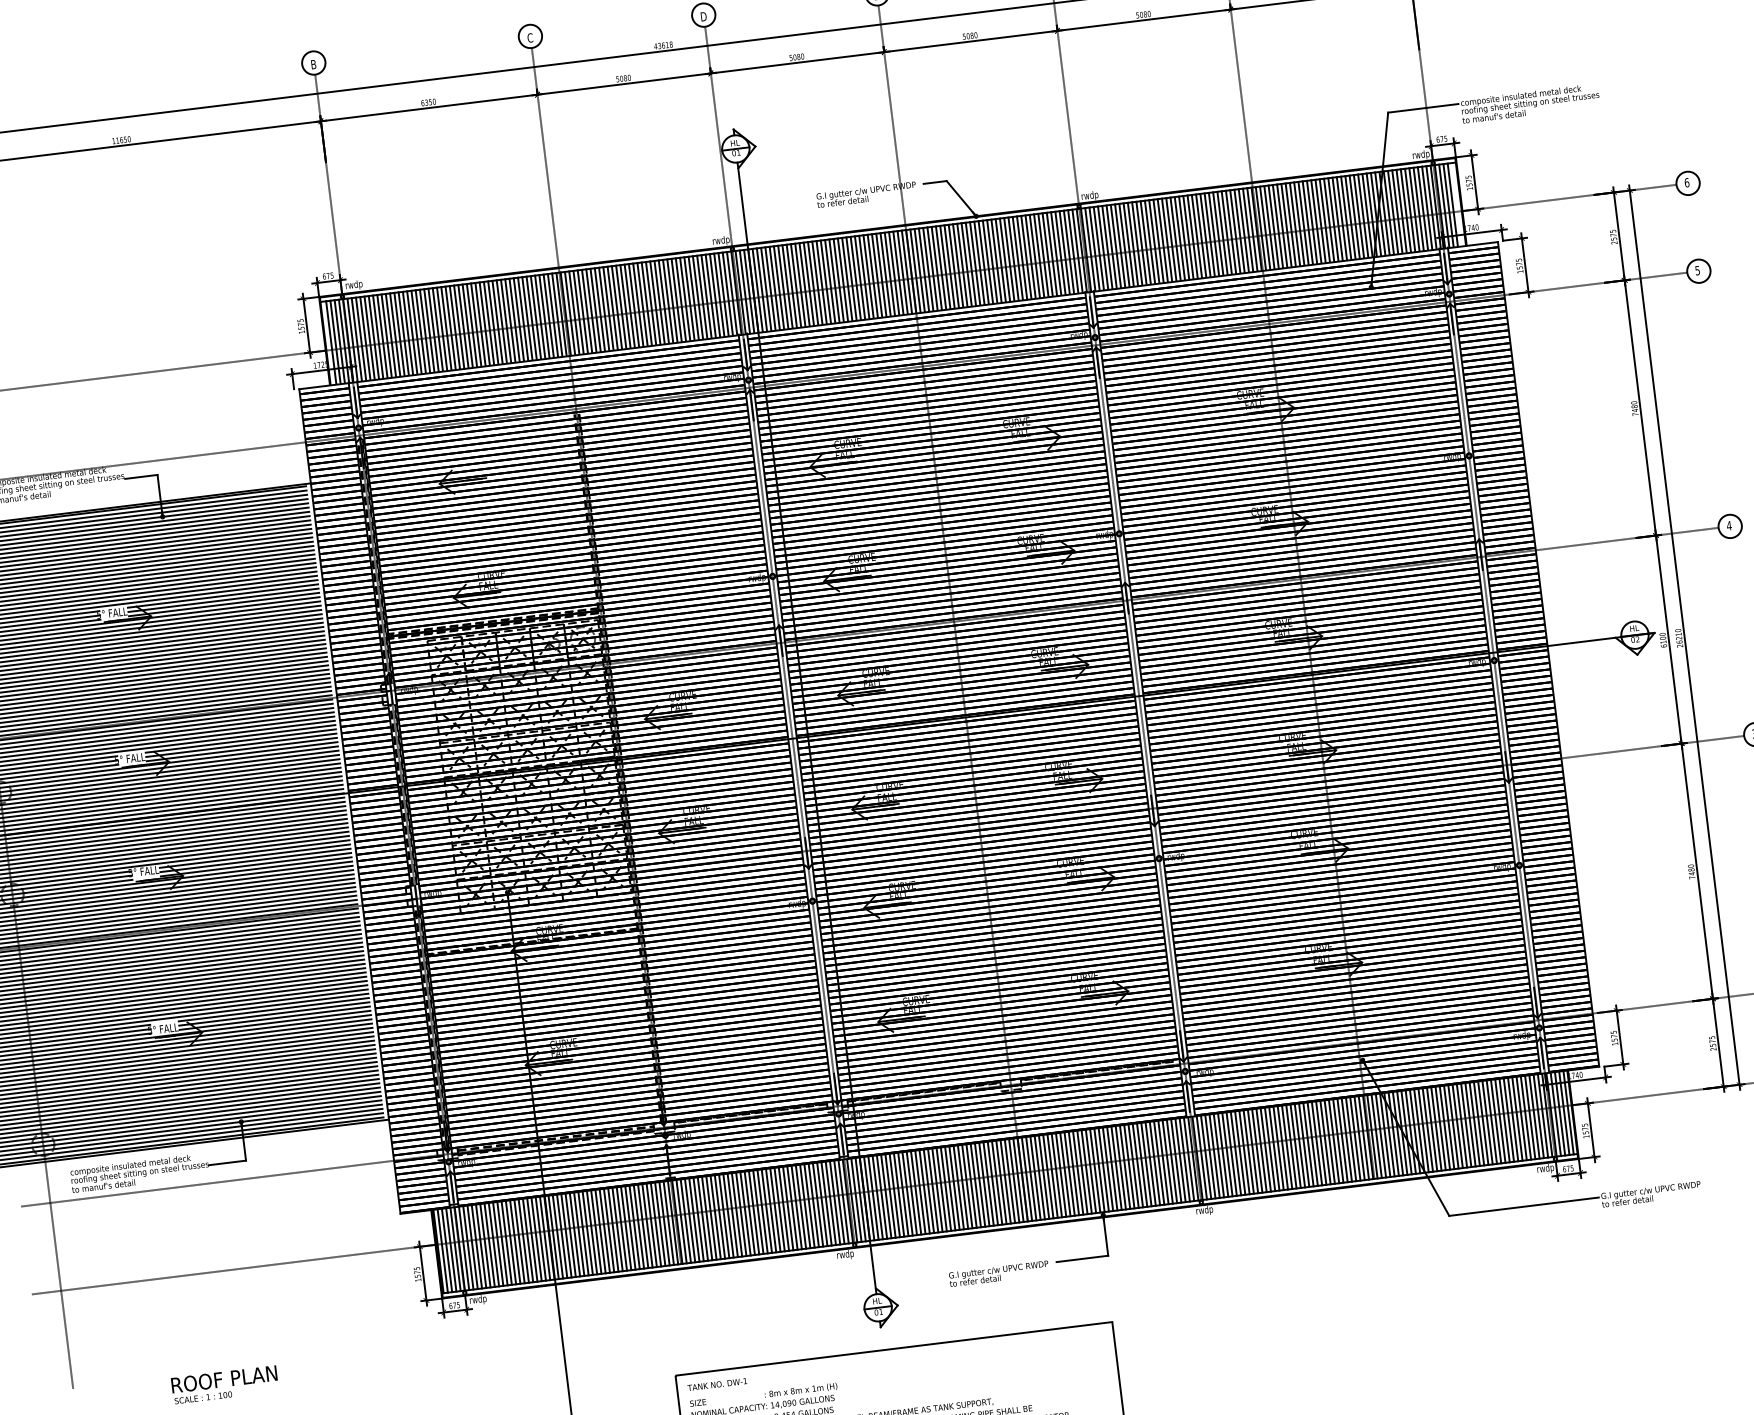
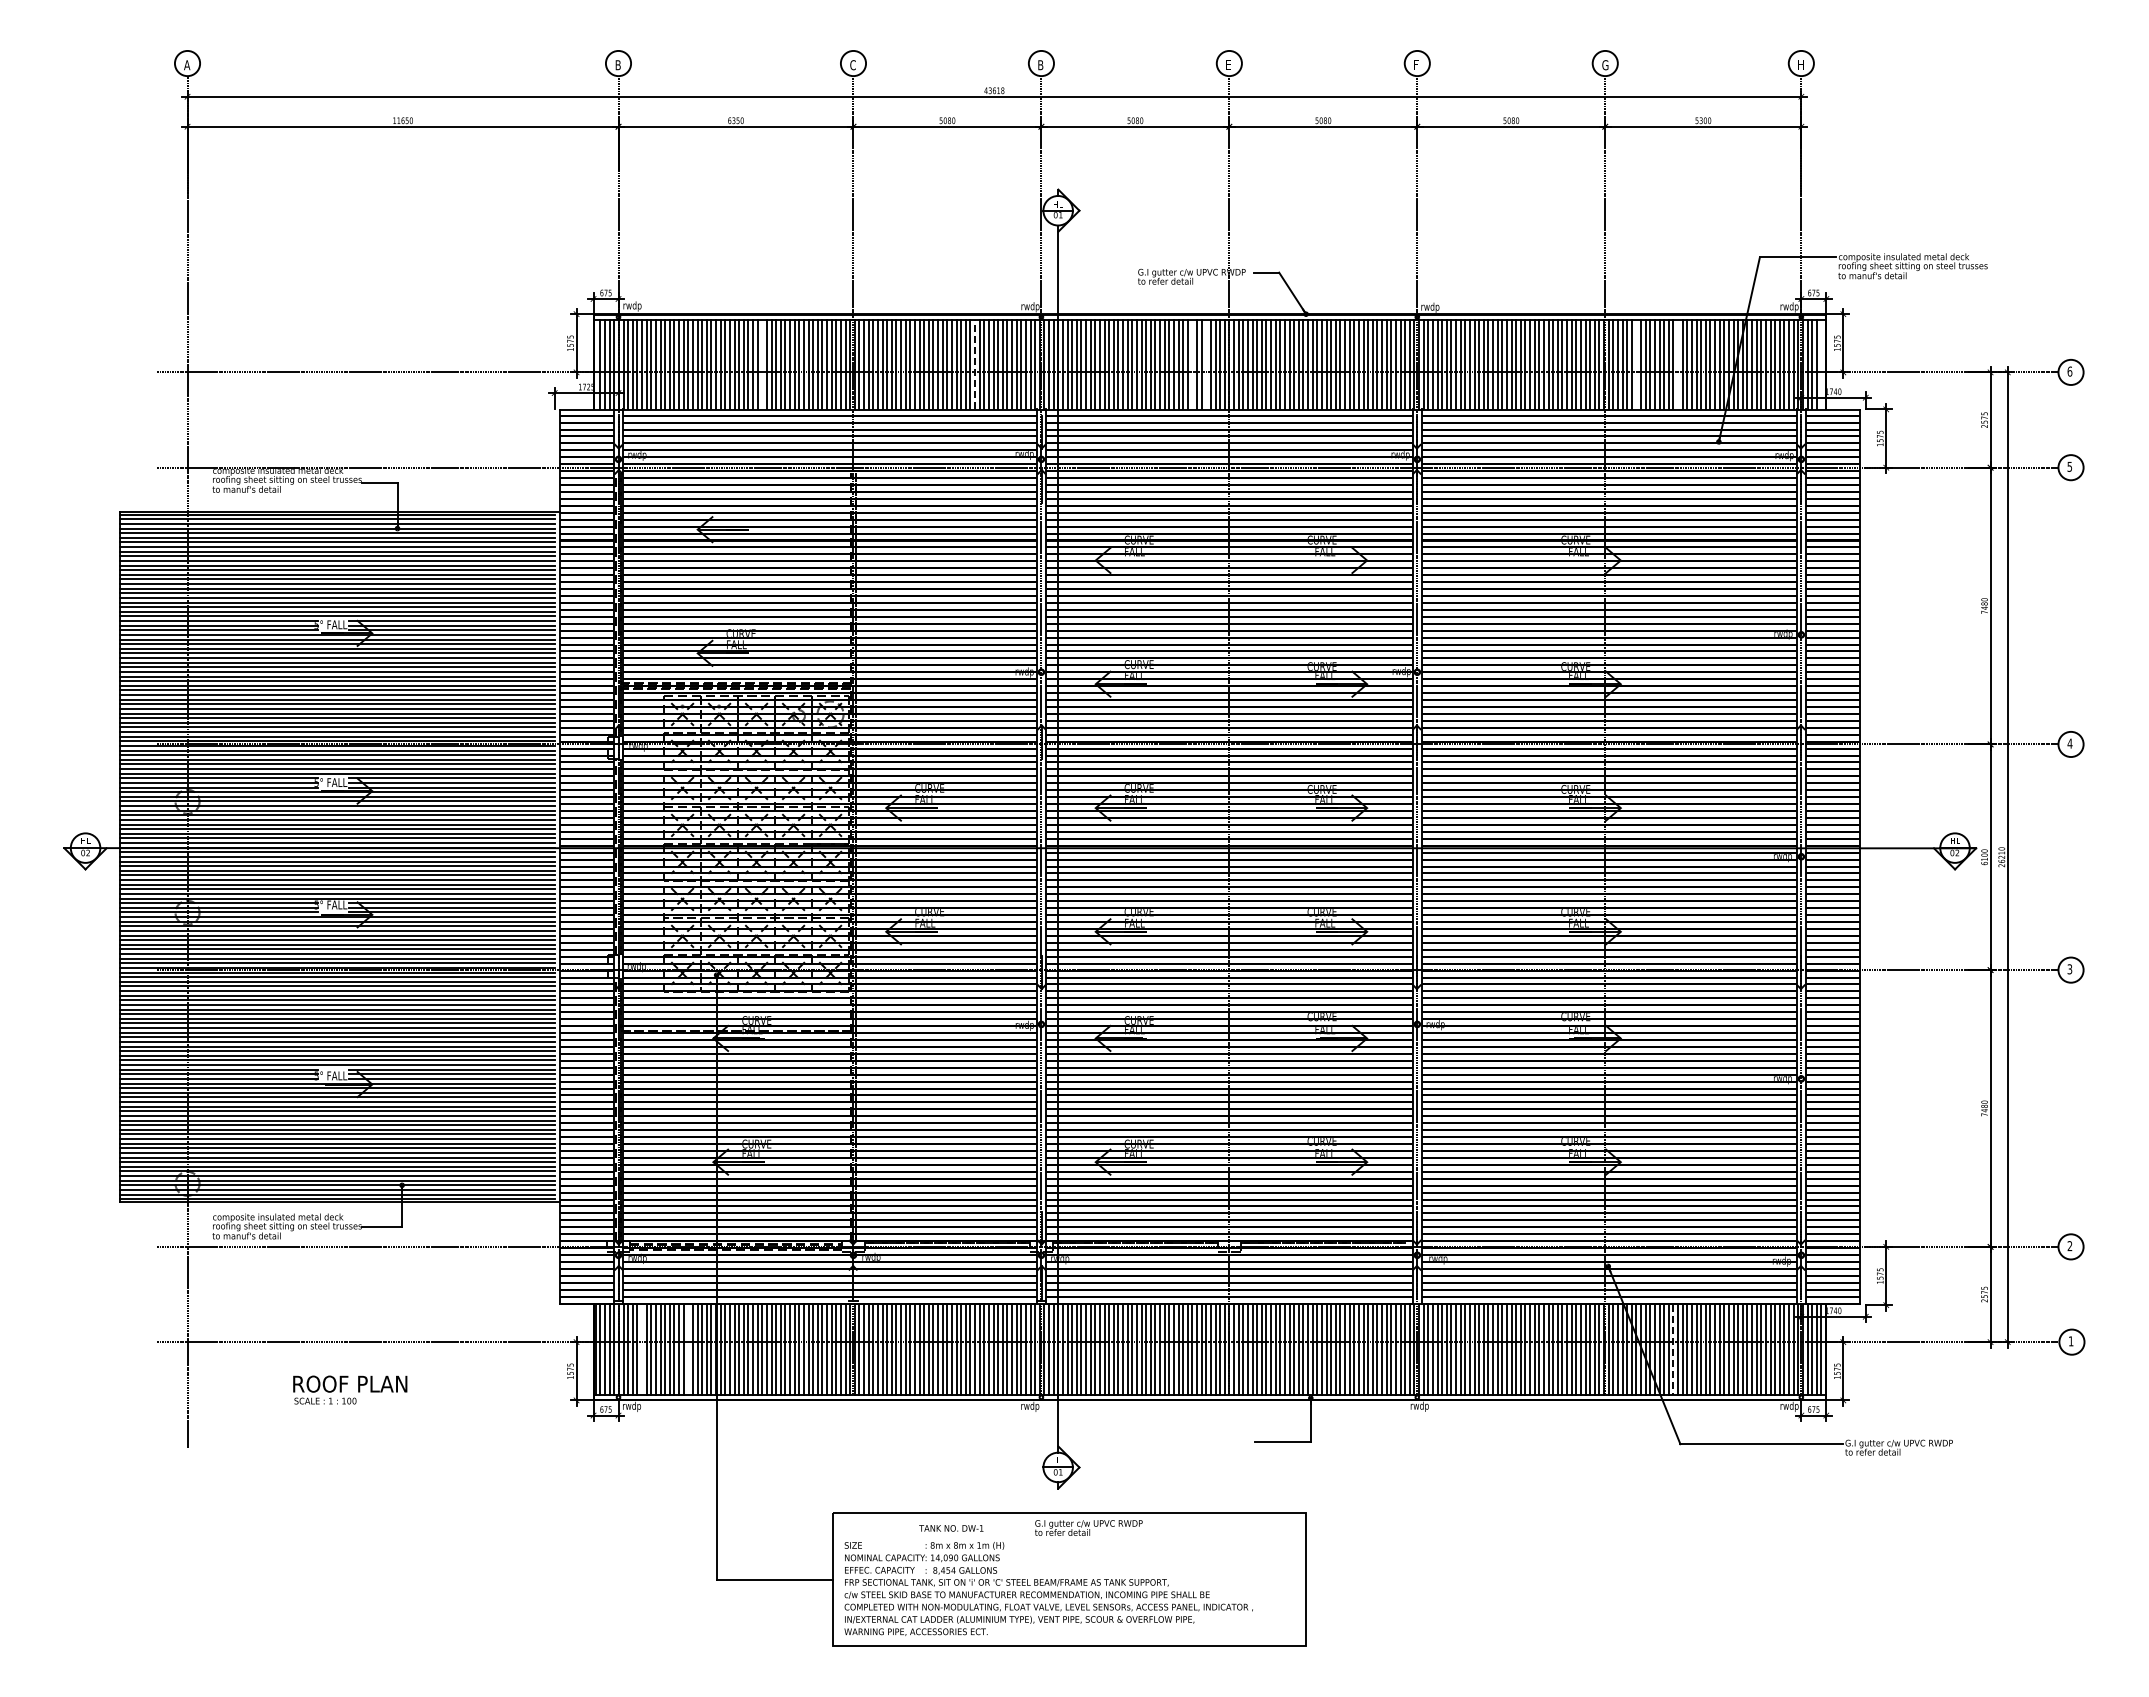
text: (703, 16) -> (1041, 64), D -> B
line: (1325, 220) -> (1678, 364), removed
line: (1286, 225) -> (1636, 364), removed
line: (890, 273) -> (1206, 364), removed
line: (877, 275) -> (1192, 364), removed
line: (677, 300) -> (975, 364), solid -> dashed
line: (480, 324) -> (762, 364), removed
line: (1432, 1130) -> (1673, 1350), solid -> dashed
line: (523, 1240) -> (688, 1349), removed
line: (481, 1246) -> (642, 1349), removed
text: (998, 1273) -> (1088, 1527), moved
text: (225, 1384) -> (350, 1389), moved
text: (717, 1384) -> (951, 1528), moved

